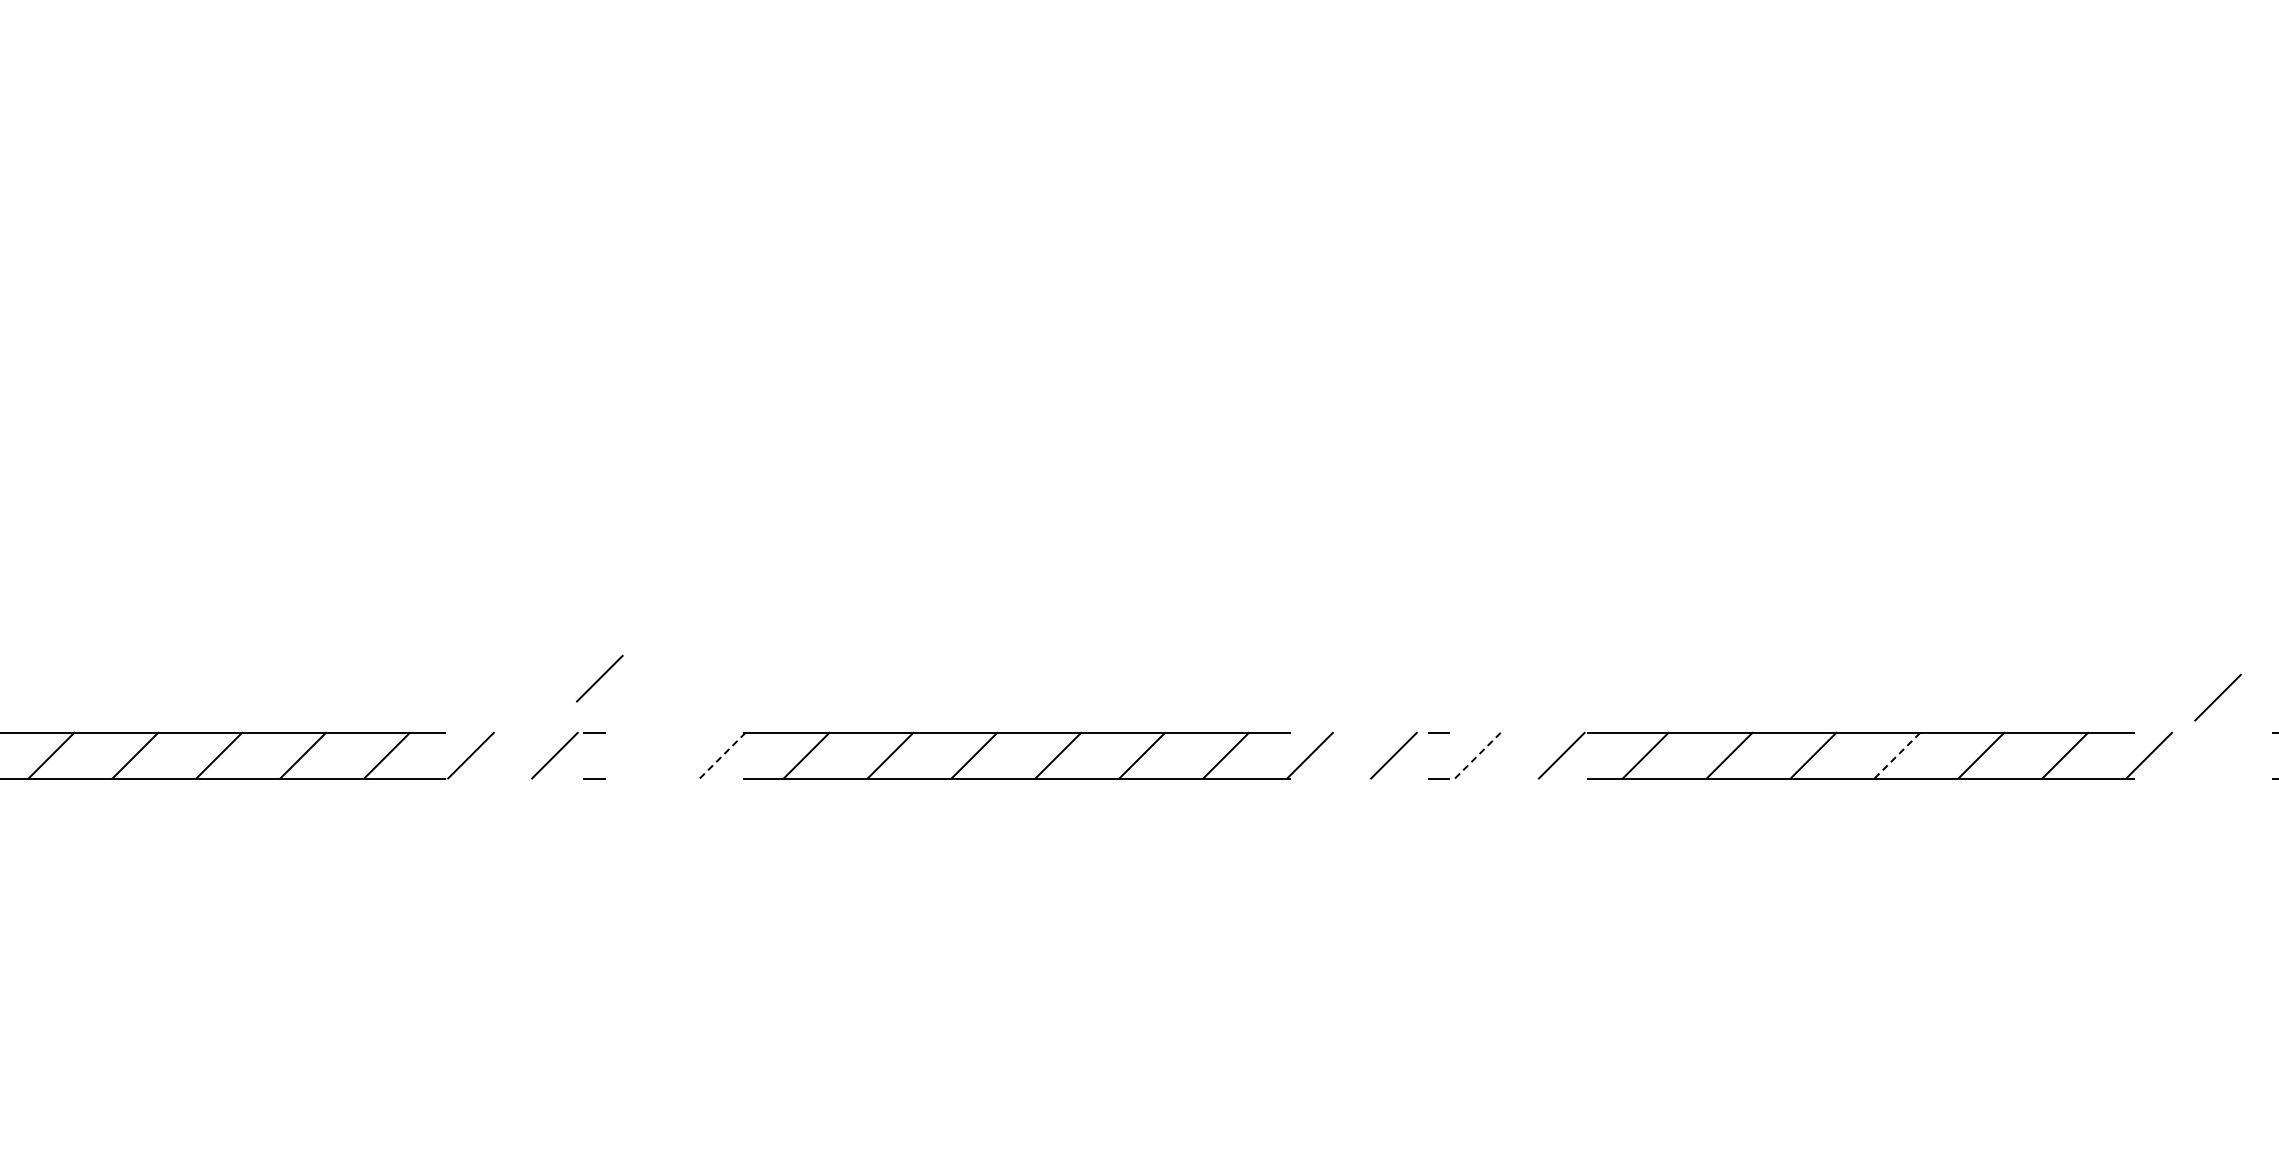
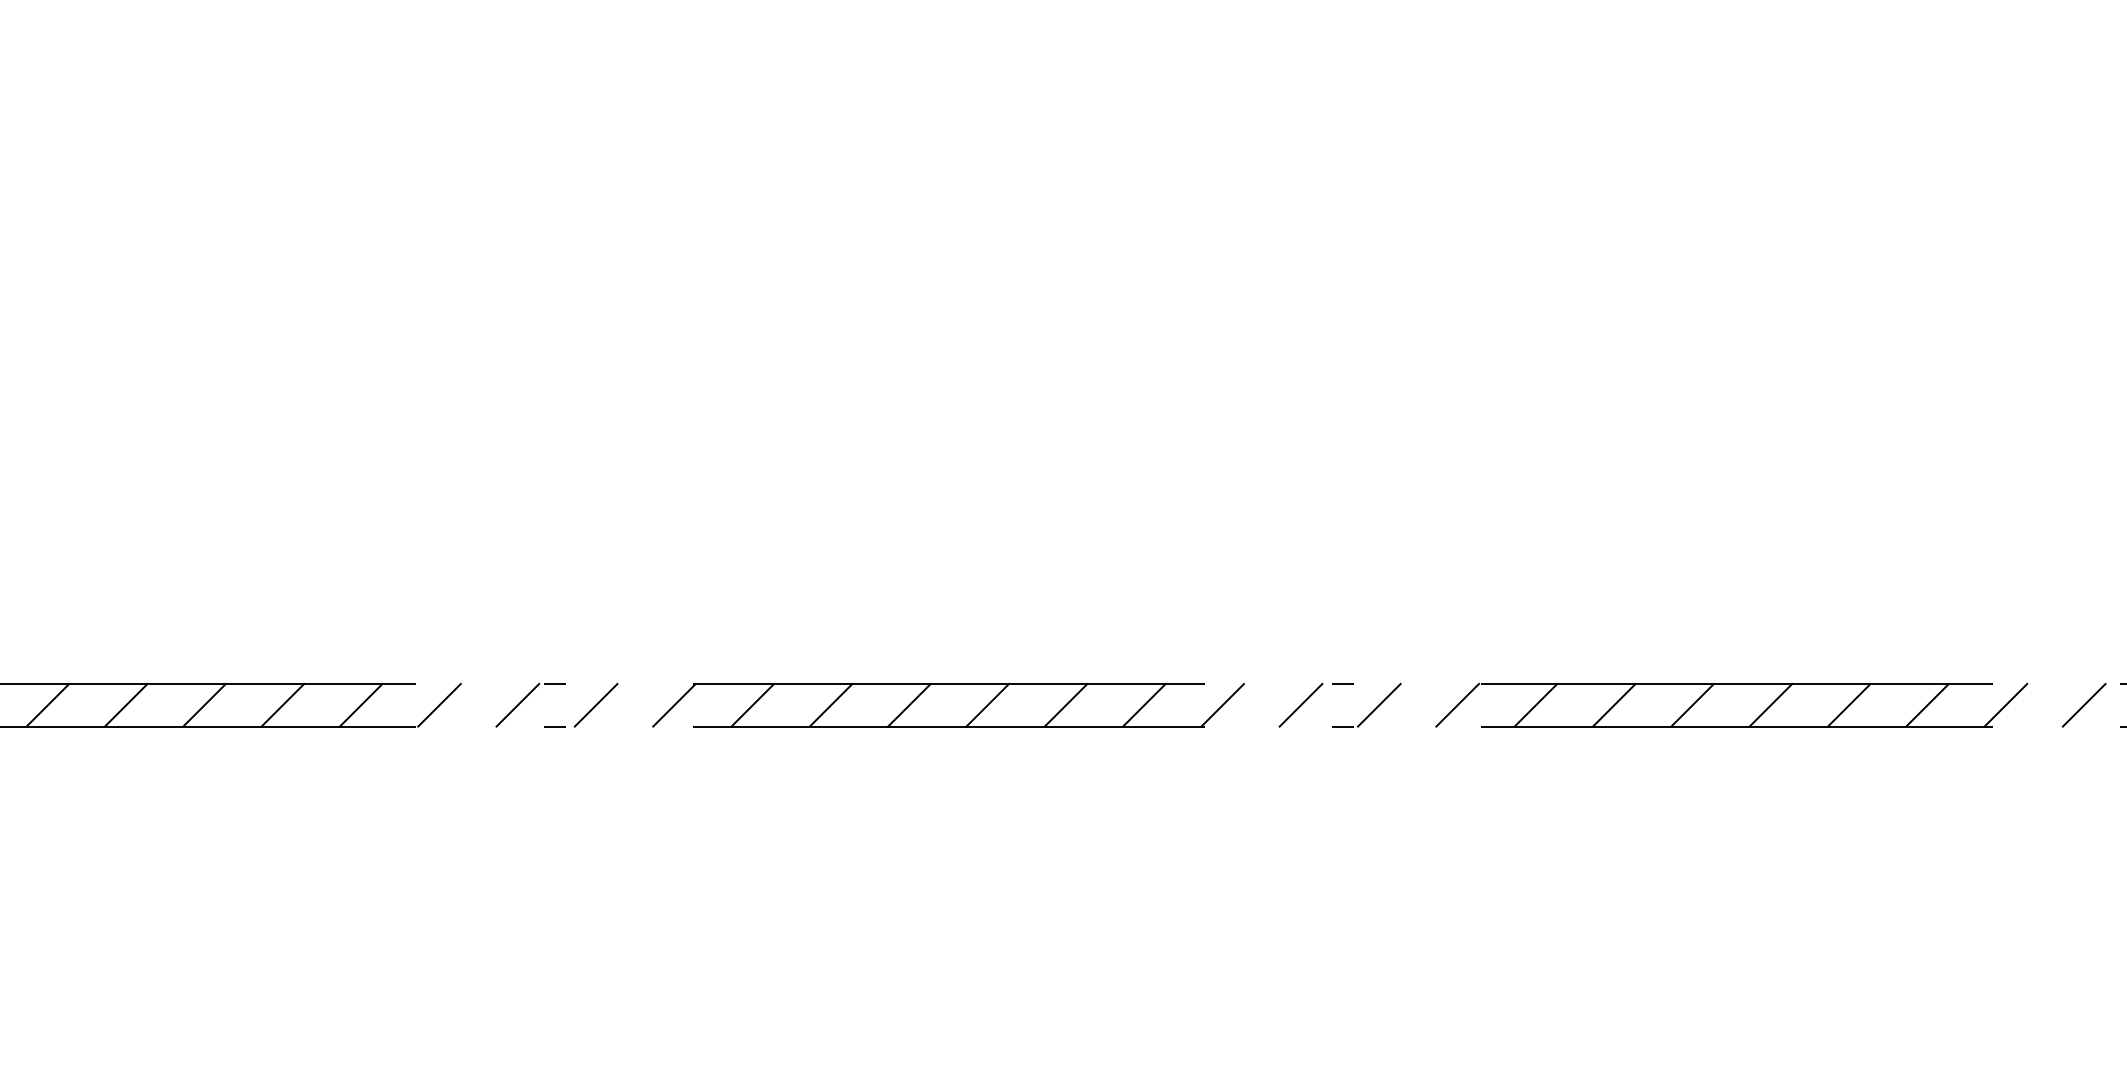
line: (599, 678) -> (595, 705), moved
line: (2217, 697) -> (2083, 705), moved
line: (723, 755) -> (675, 705), dashed -> solid
line: (1478, 755) -> (1379, 705), dashed -> solid
line: (1897, 755) -> (1771, 705), dashed -> solid

